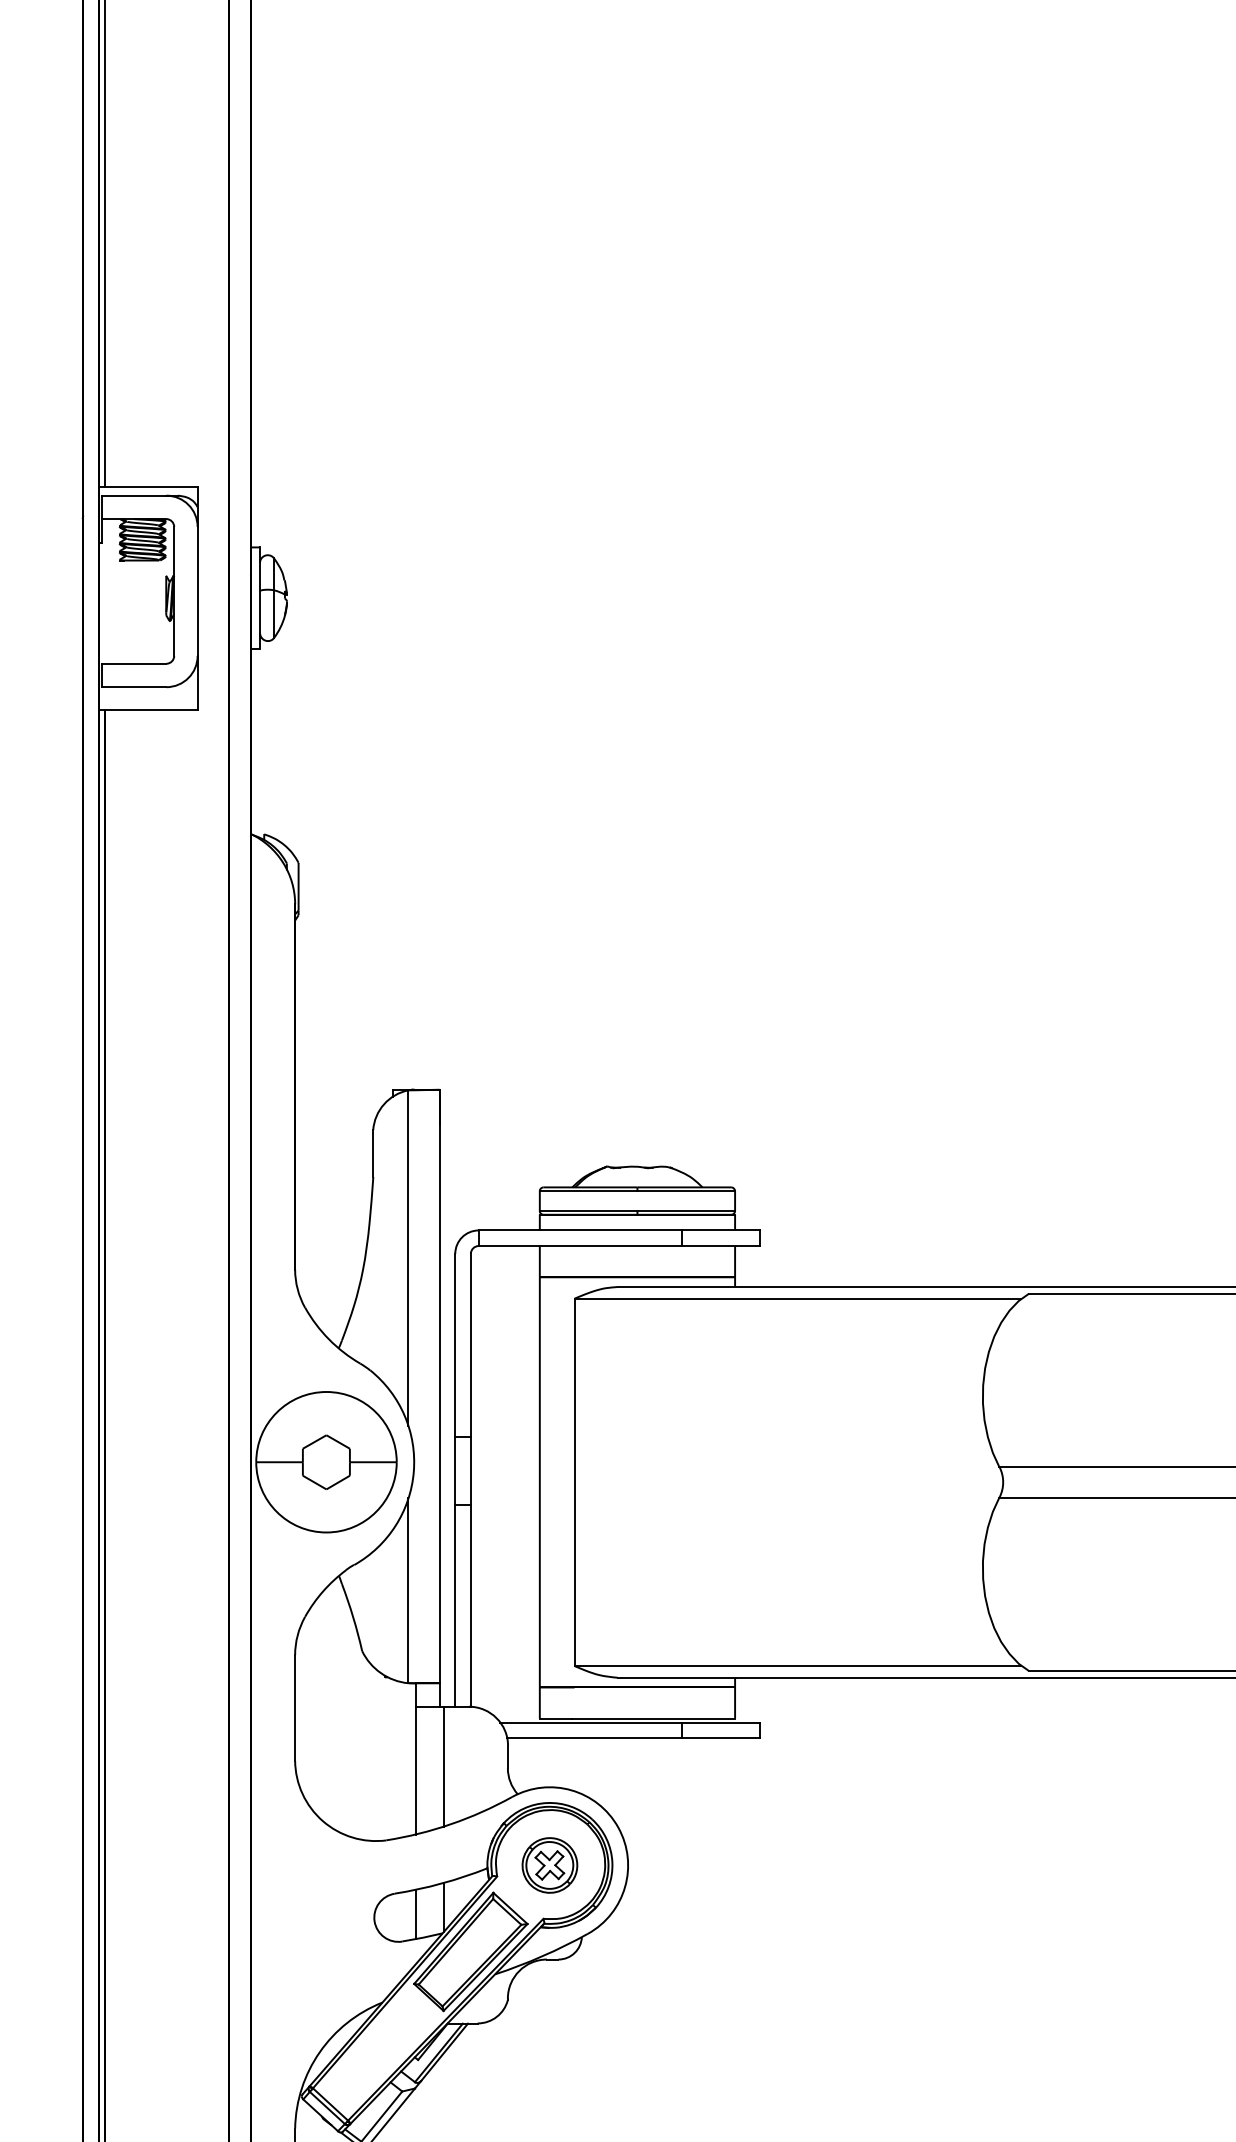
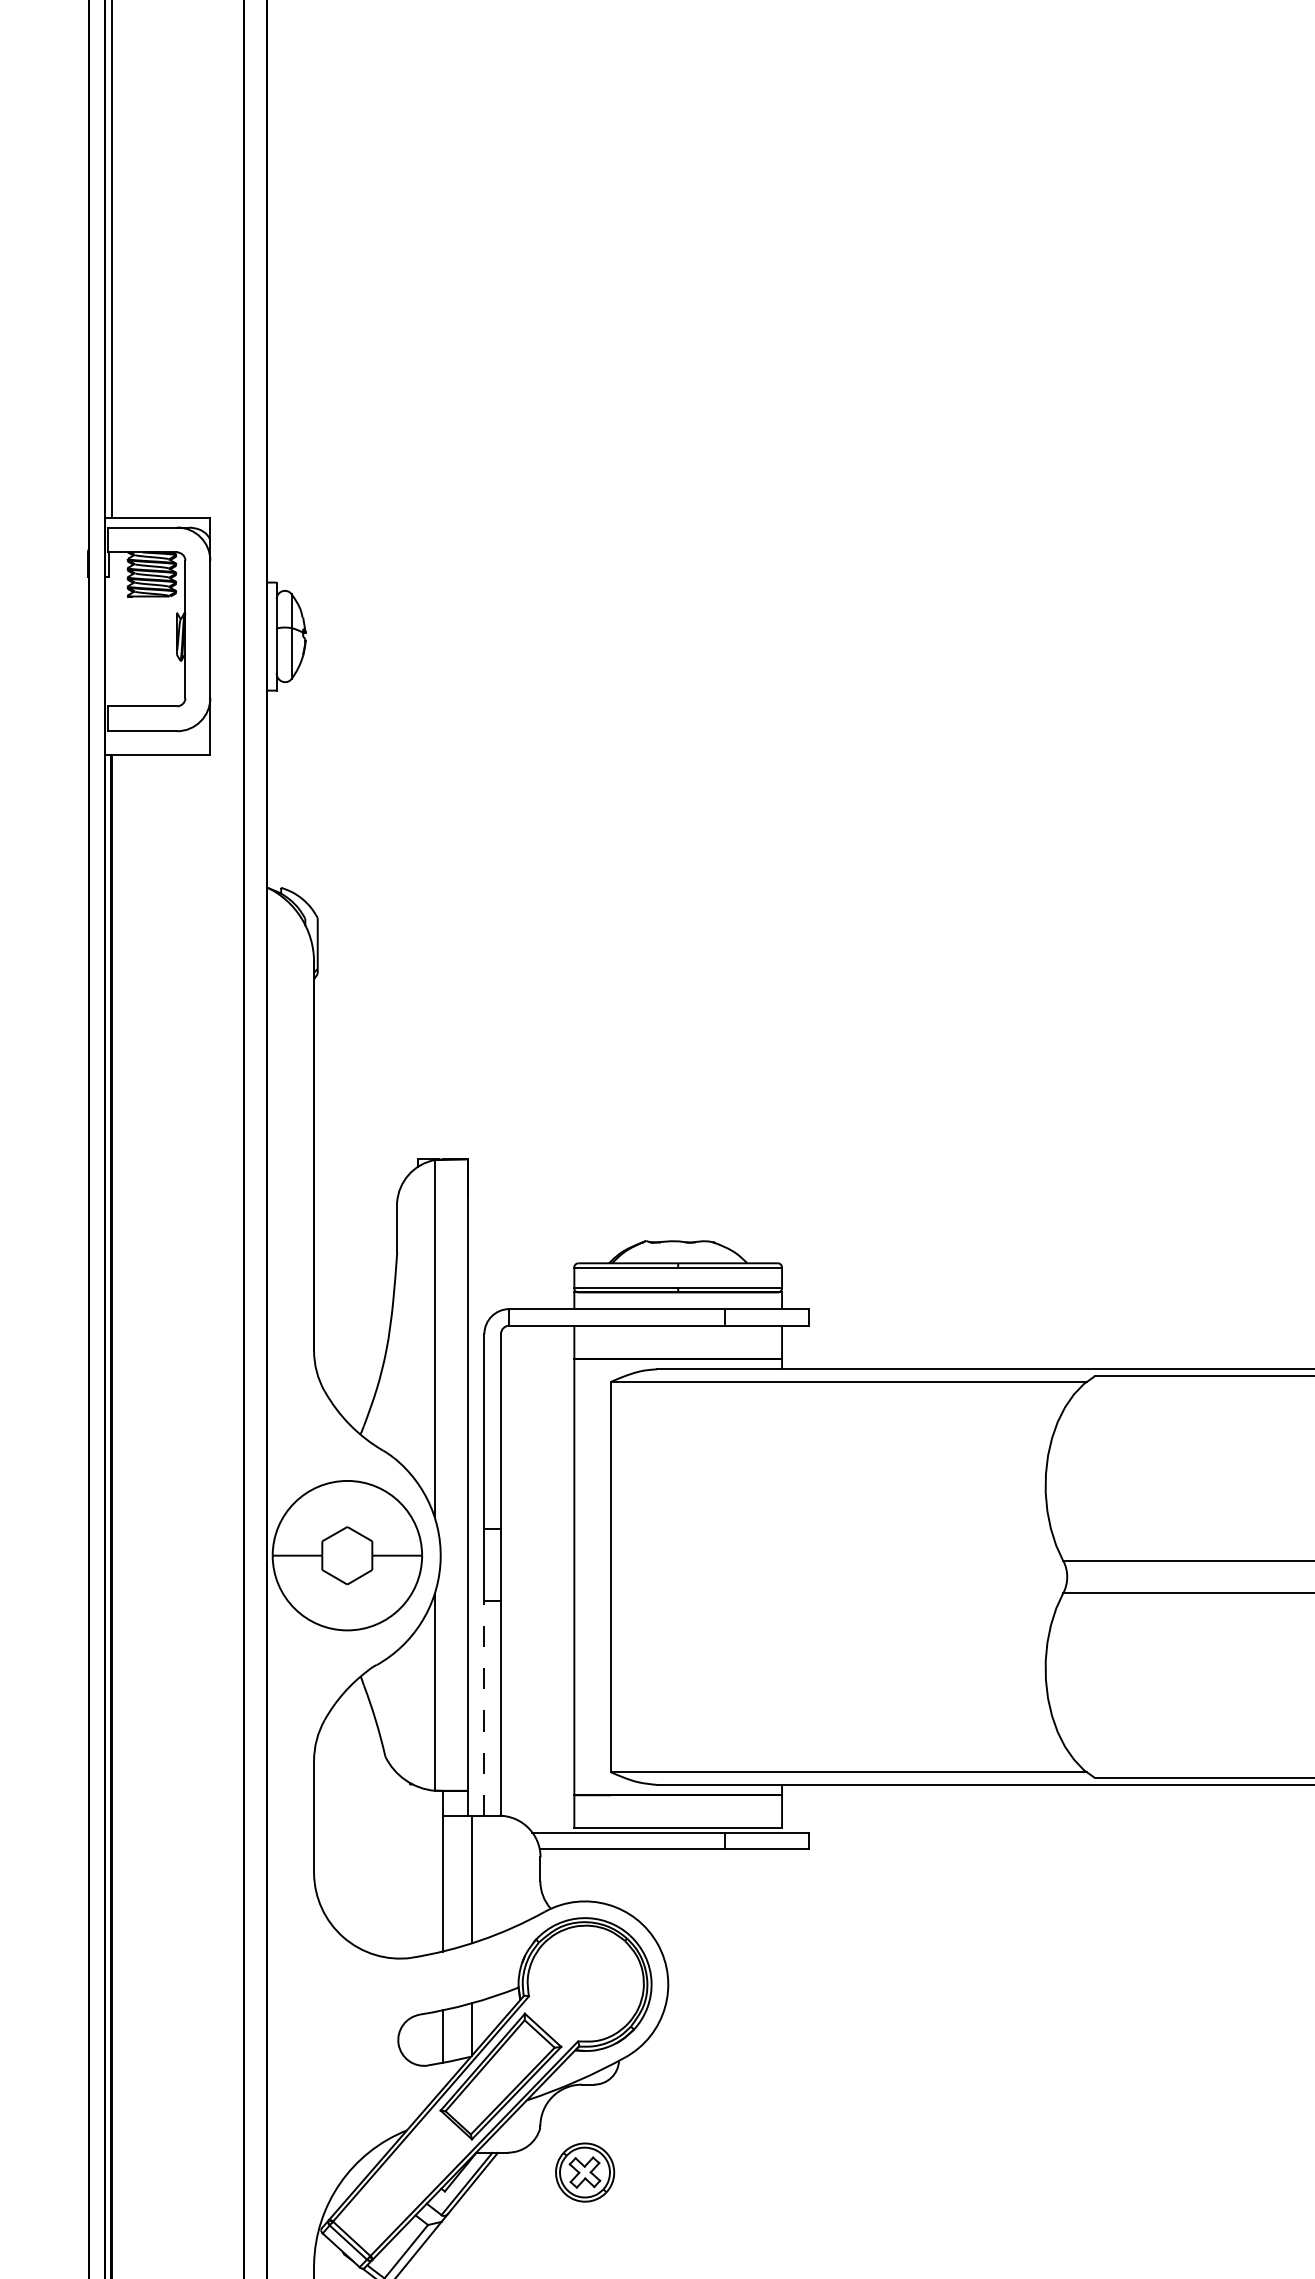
line: (455, 1605) -> (484, 1708), solid -> dashed
part: (550, 1865) -> (585, 2172), moved

